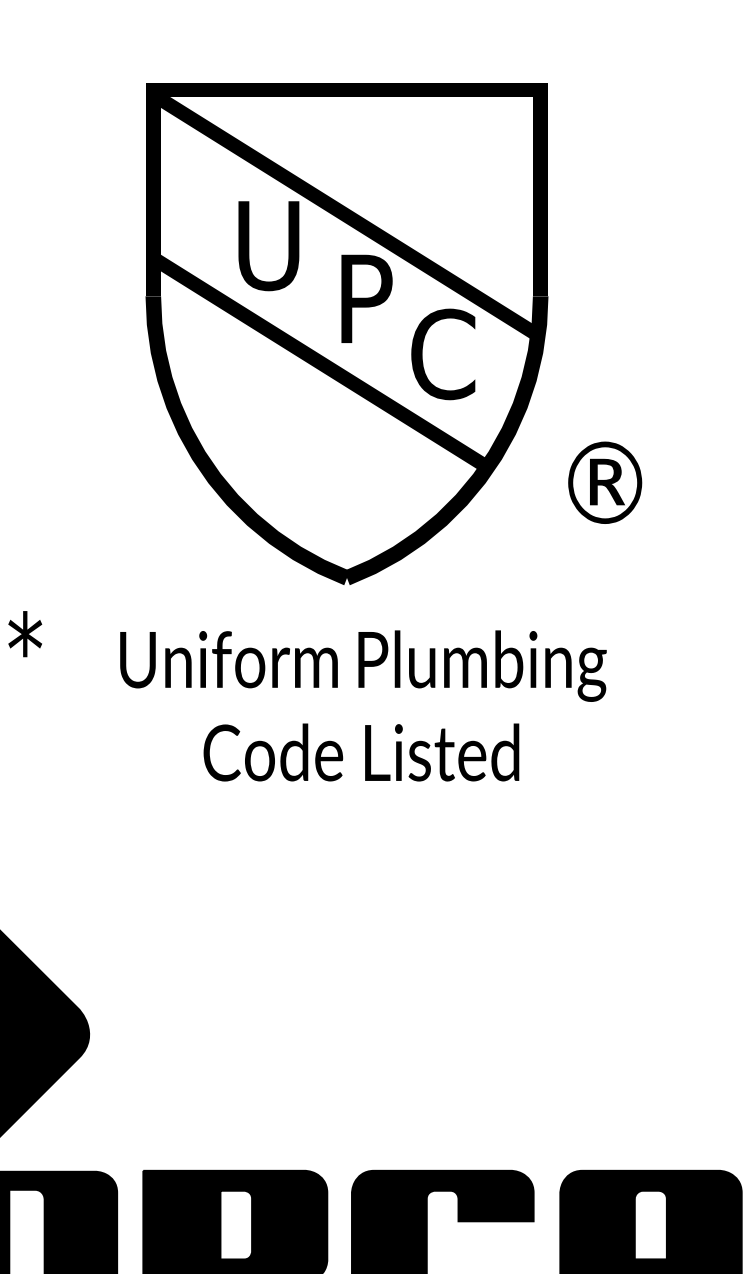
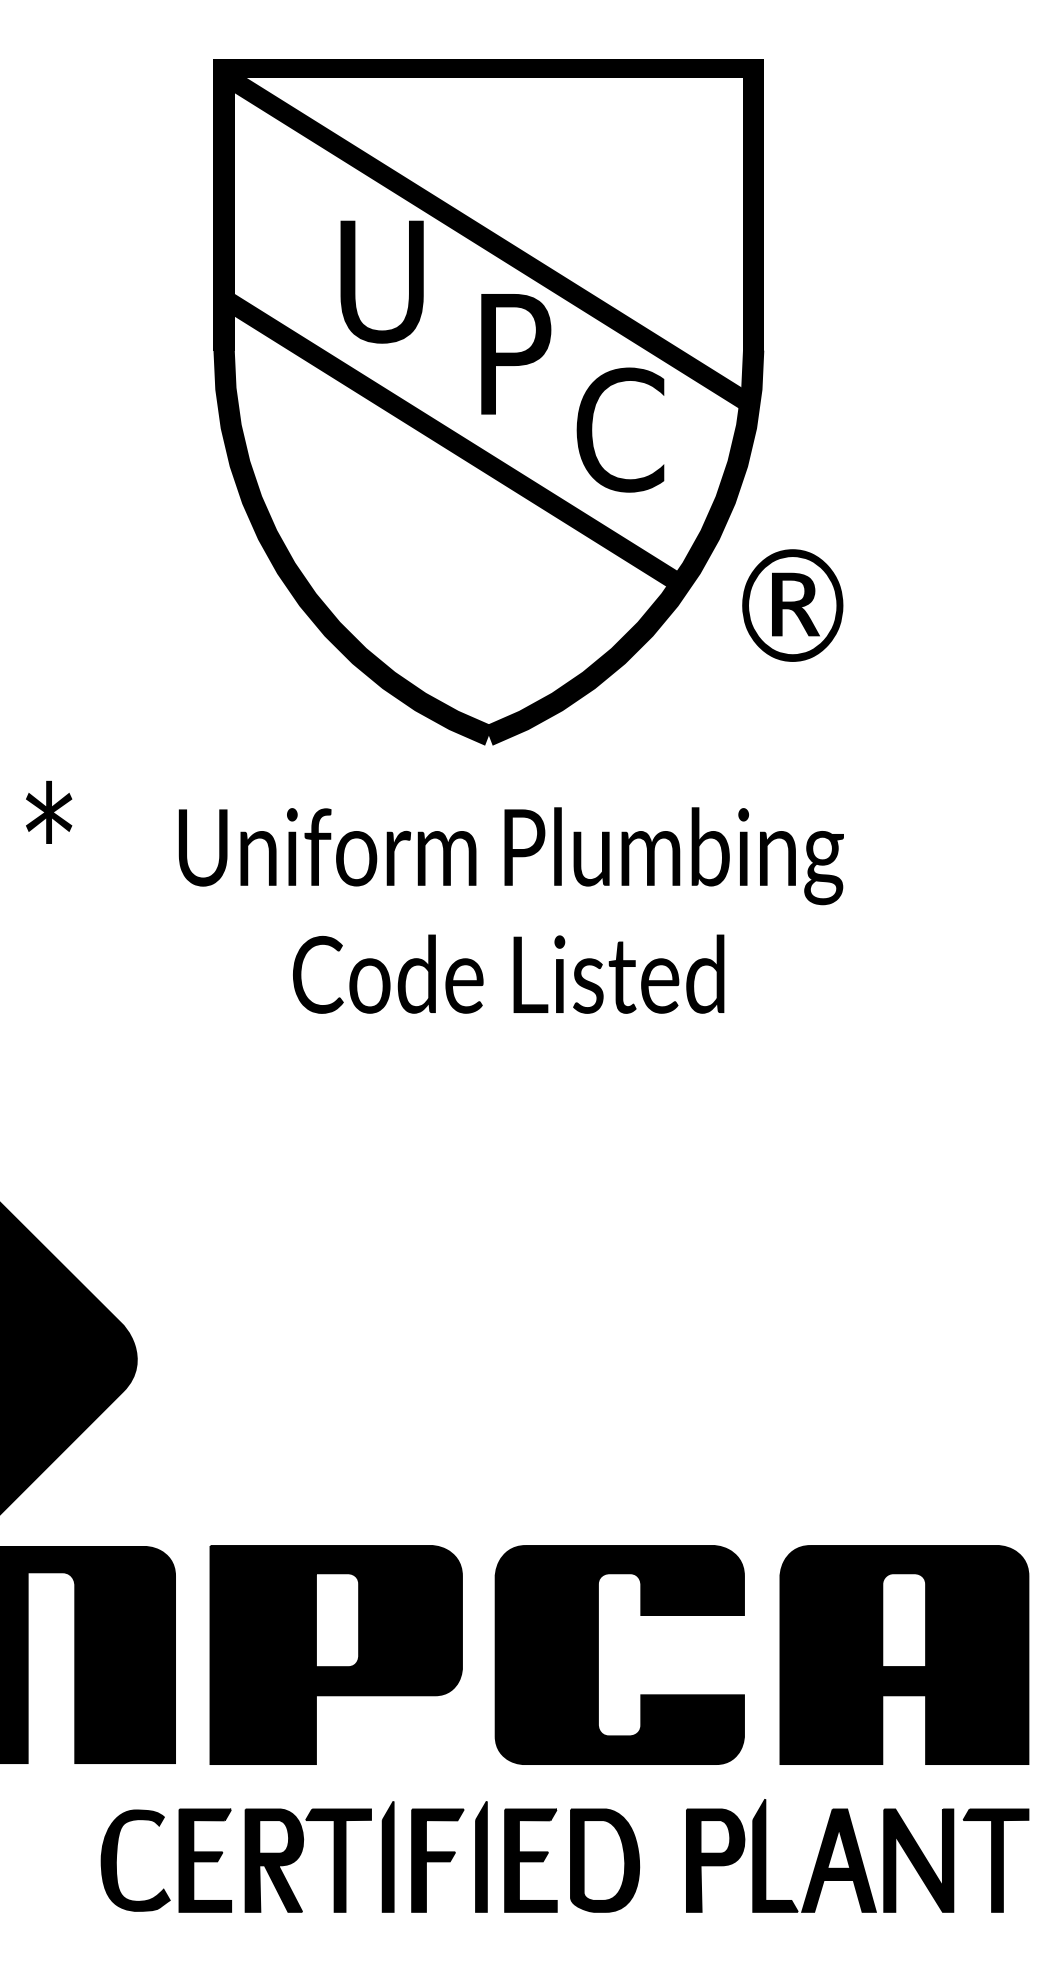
text: (604, 482) -> (792, 605), moved

